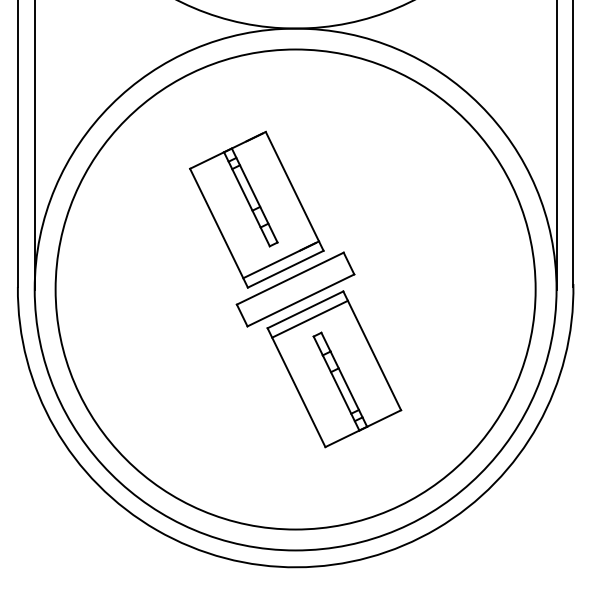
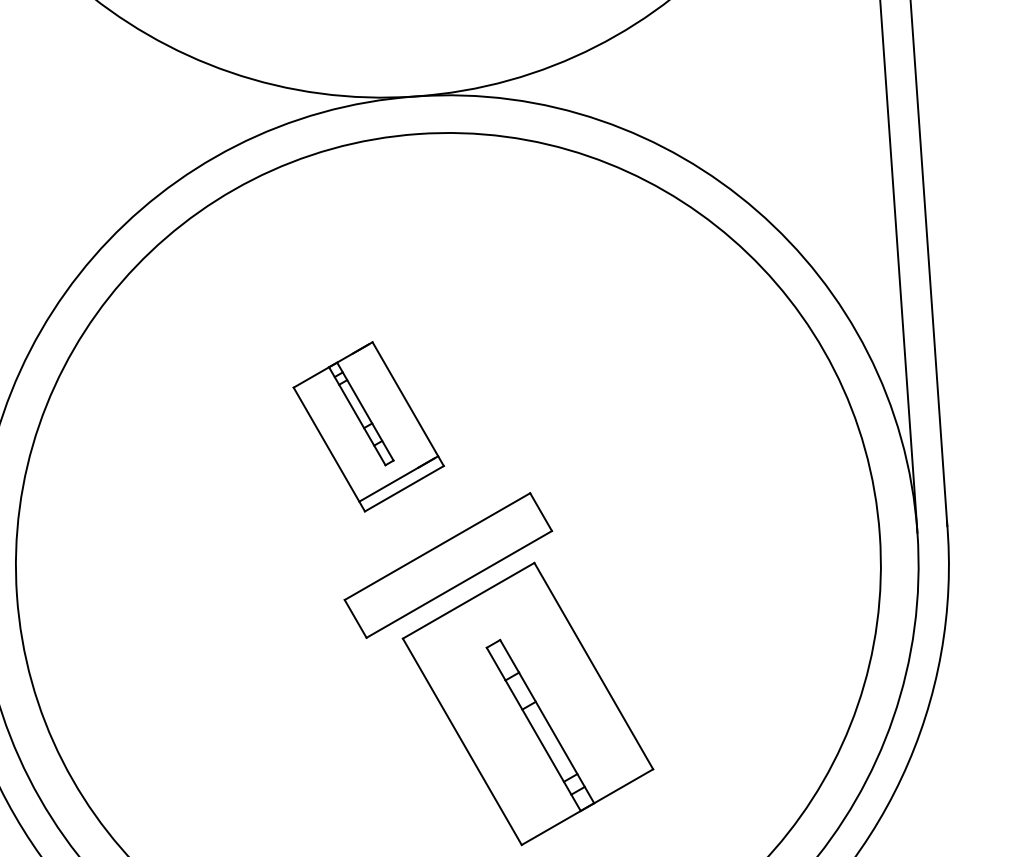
part: (256, 209) -> (368, 426), size x0.6
line: (309, 318) -> (476, 615), removed

